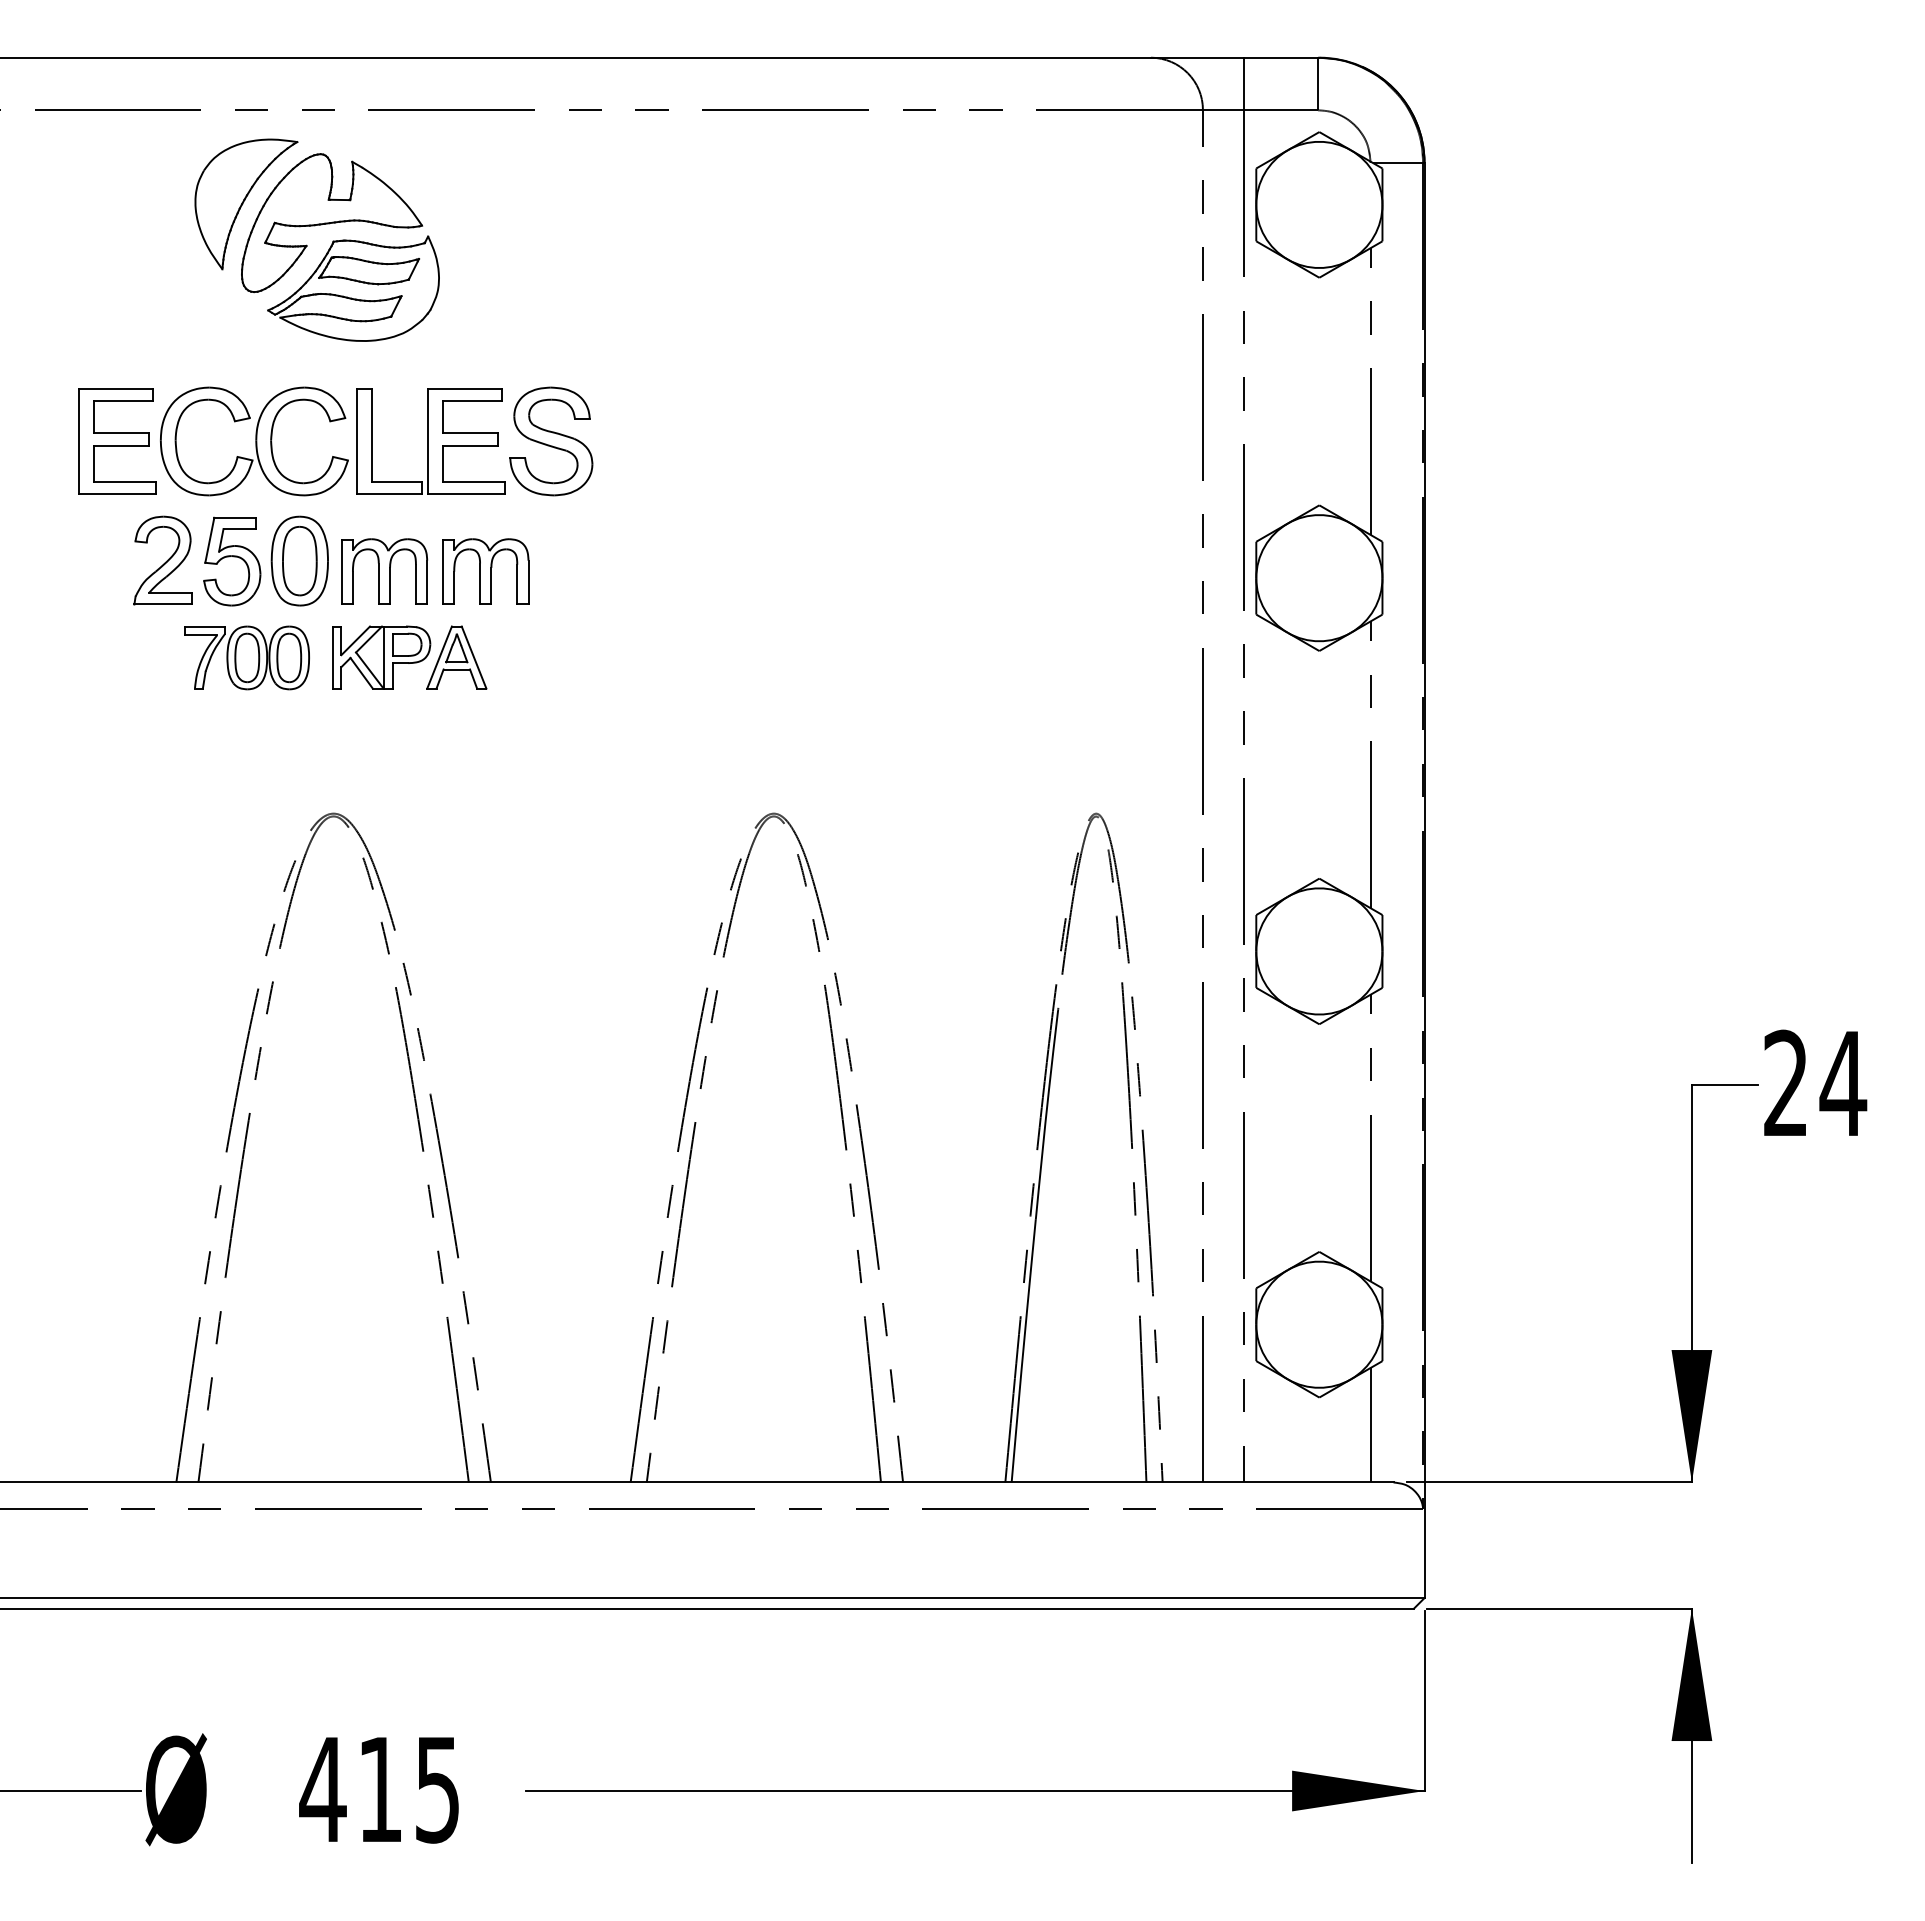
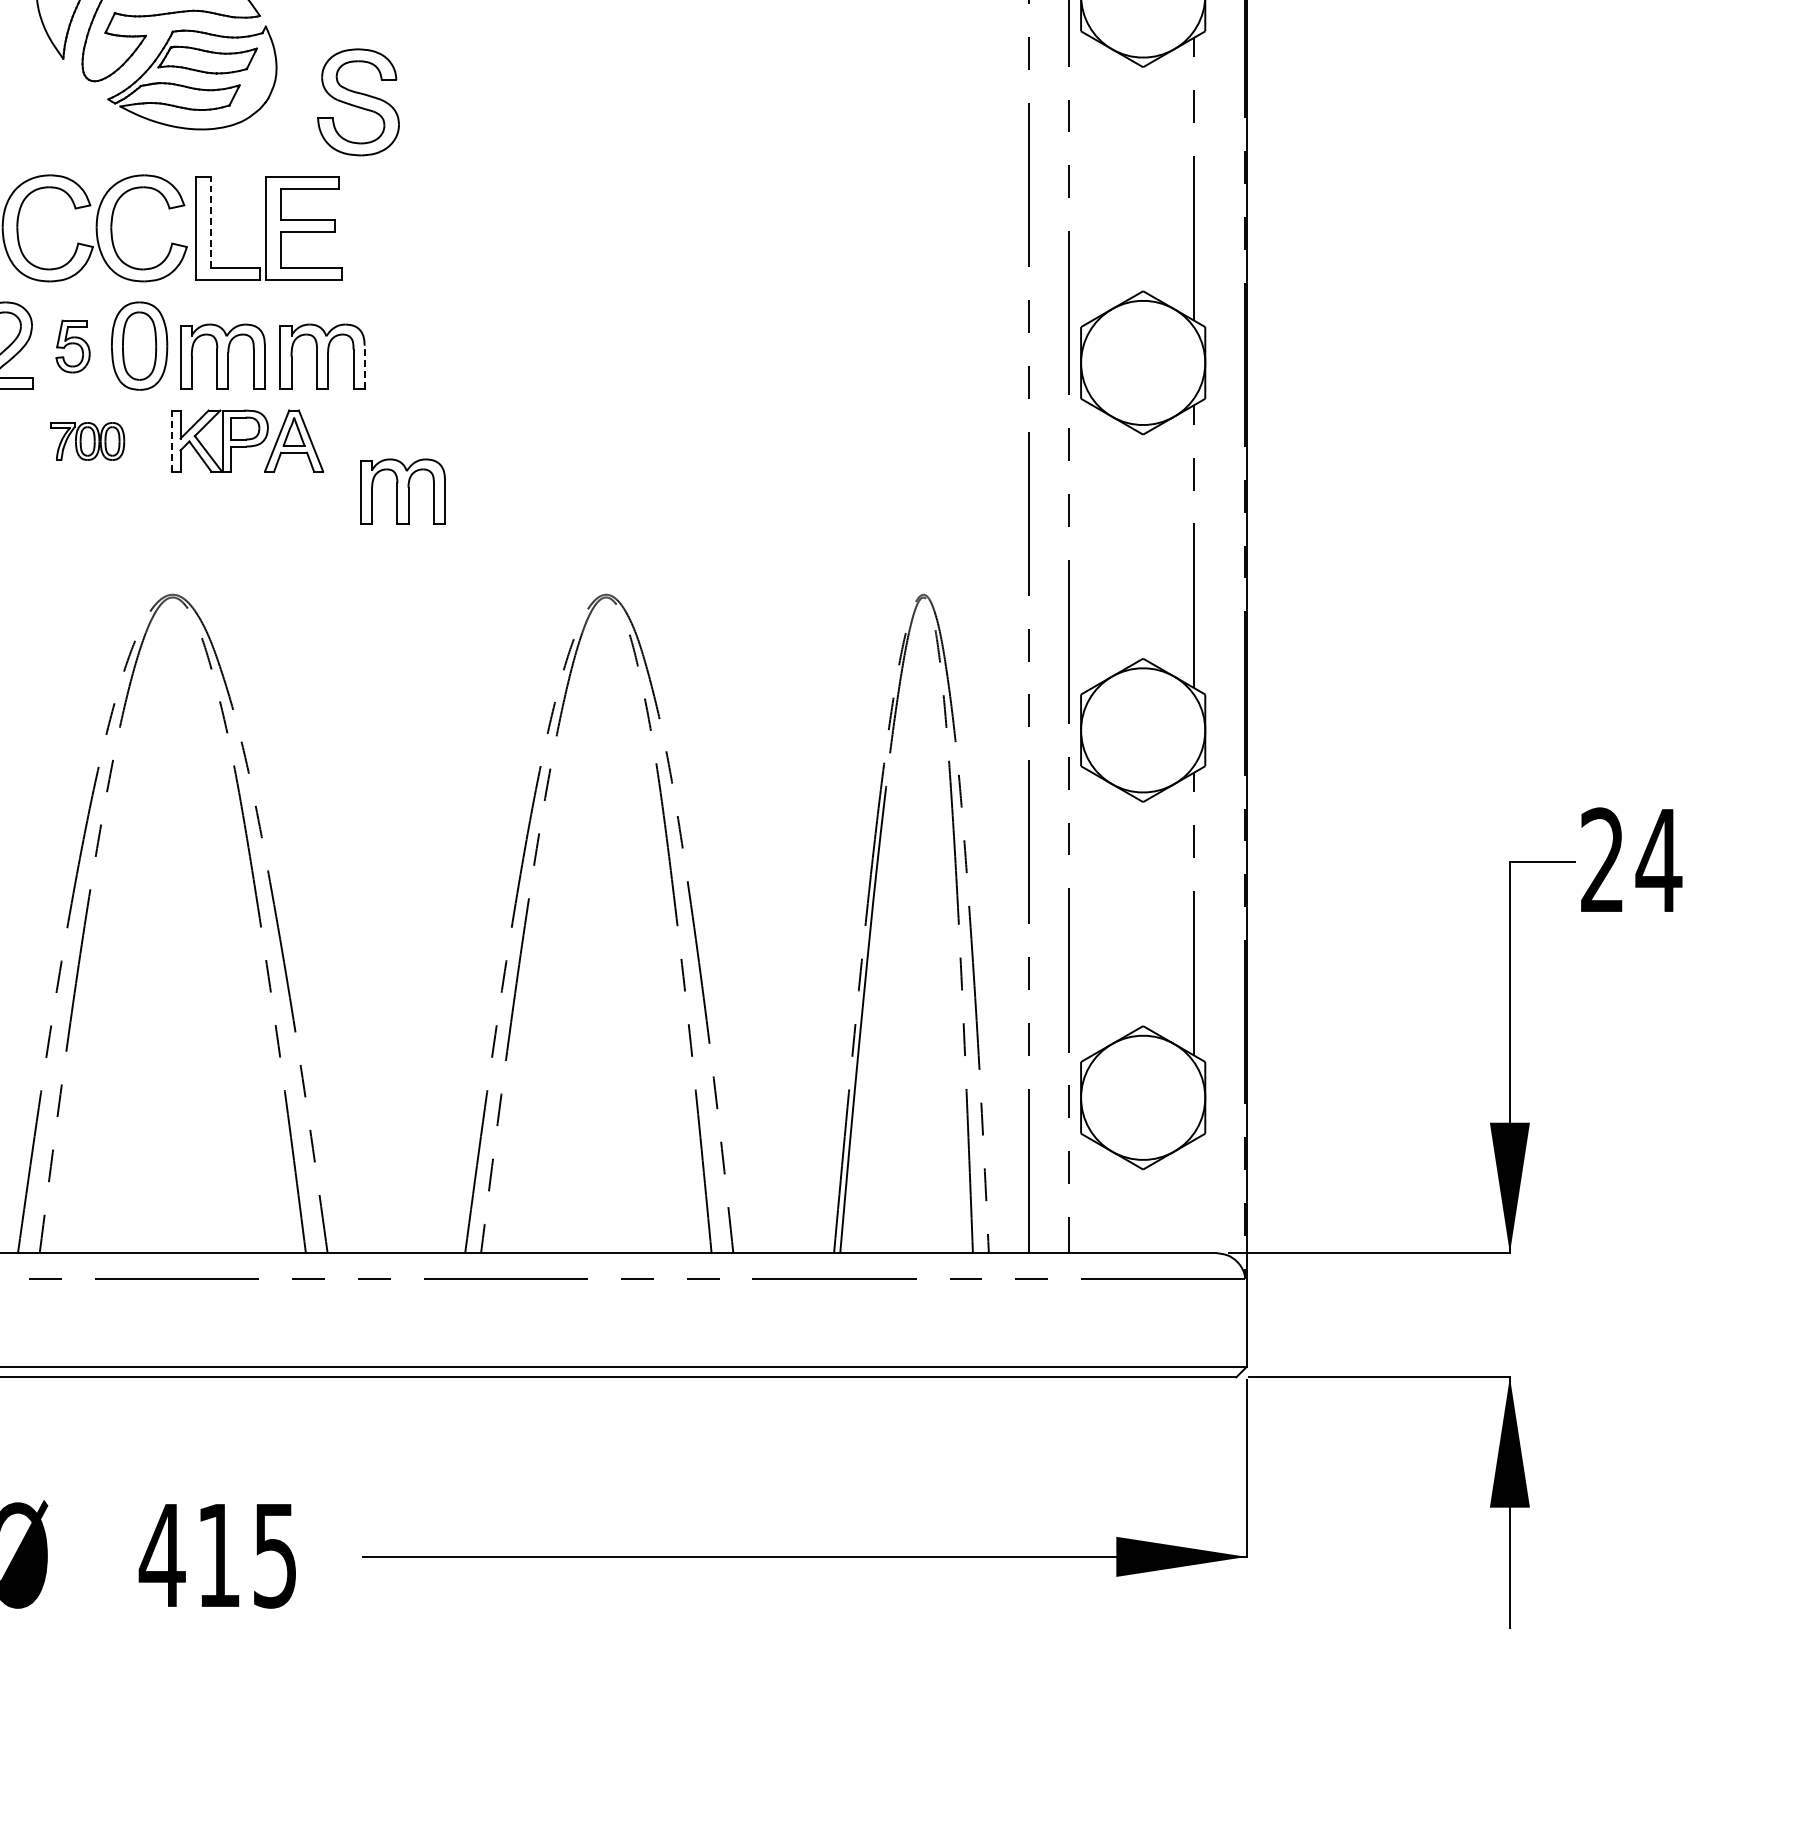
line: (371, 435) -> (210, 222), solid -> dashed
part: (551, 441) -> (358, 102), moved
part: (232, 561) -> (73, 346), size x0.6
line: (528, 582) -> (364, 367), solid -> dashed
part: (246, 657) -> (87, 441), size x0.6
line: (332, 657) -> (171, 441), solid -> dashed
part: (567, 708) -> (403, 491), added
line: (1370, 1424) -> (1193, 1196), removed

